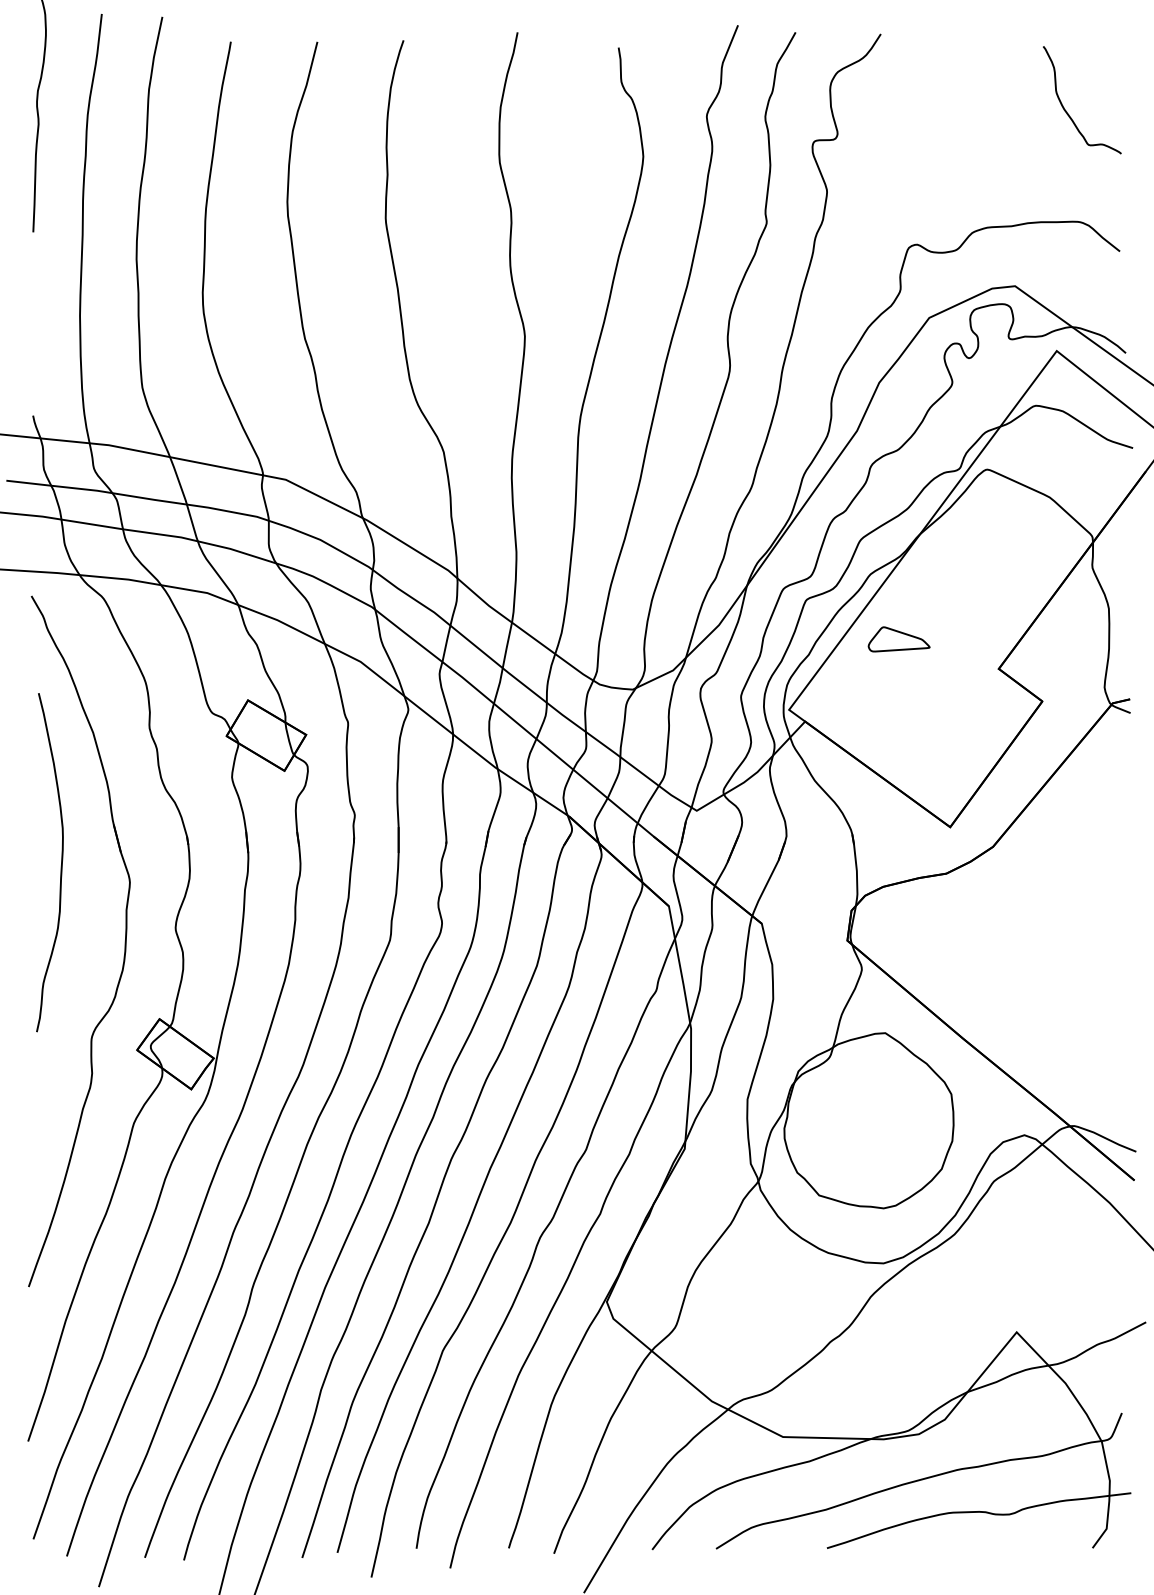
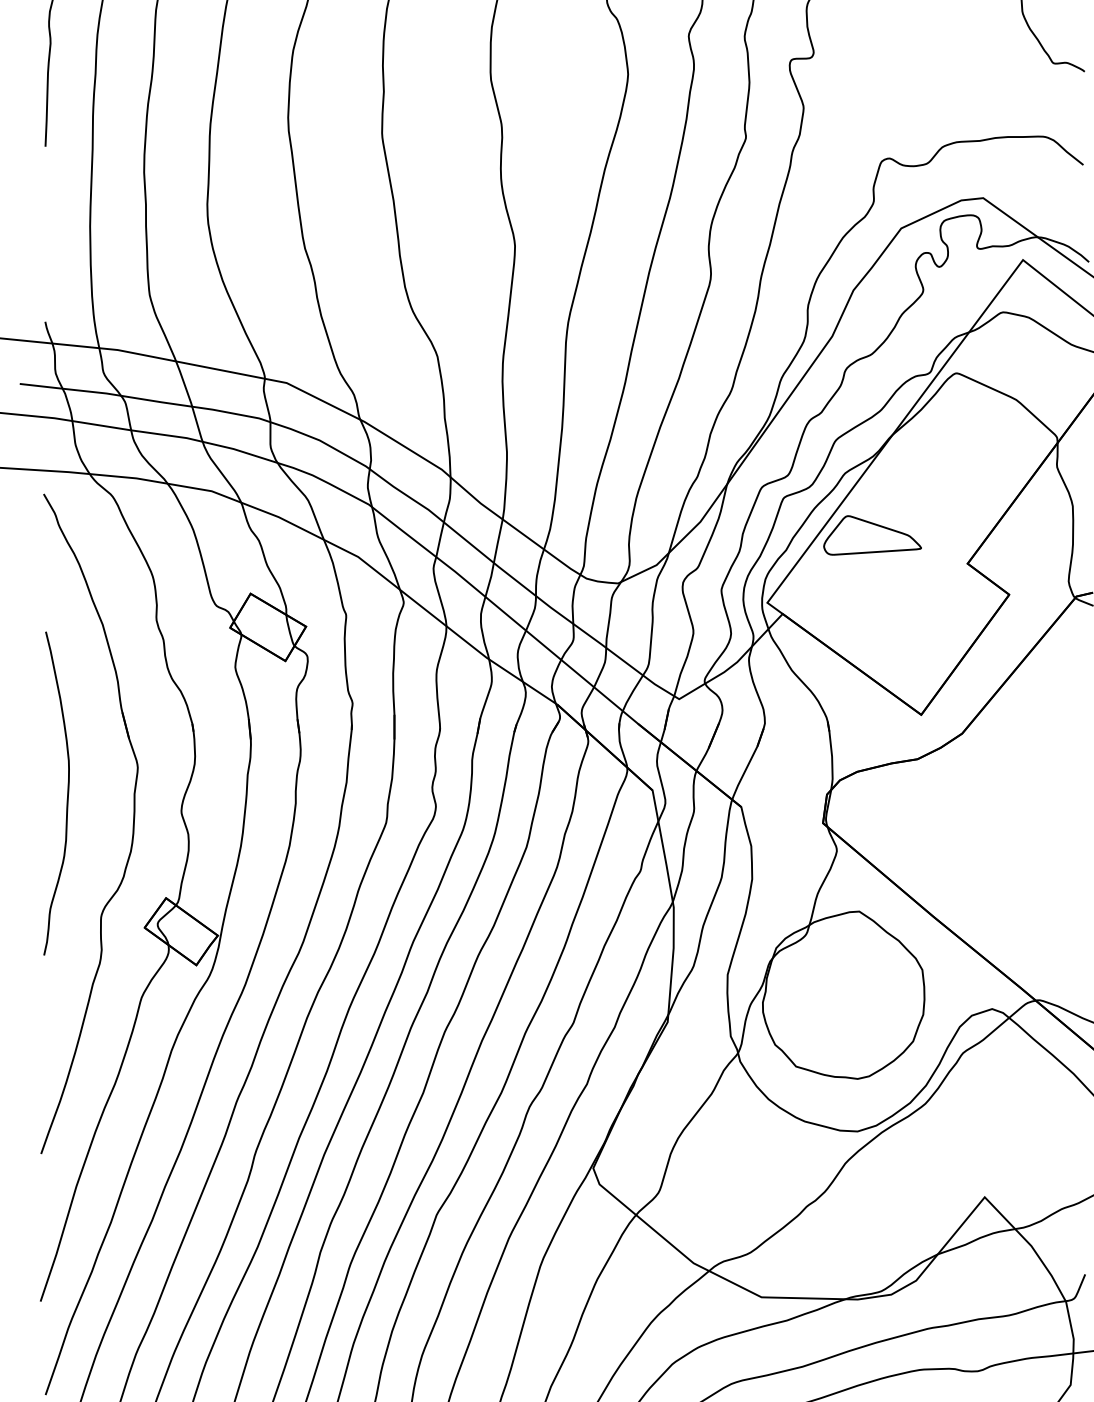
part: (898, 639) -> (871, 535), size x1.67
curve: (60, 866) -> (66, 797), moved

